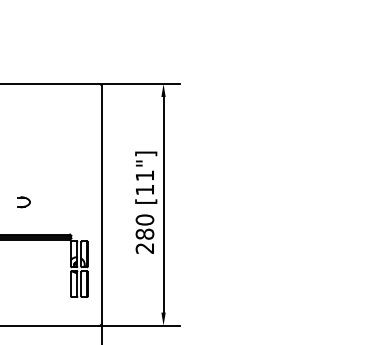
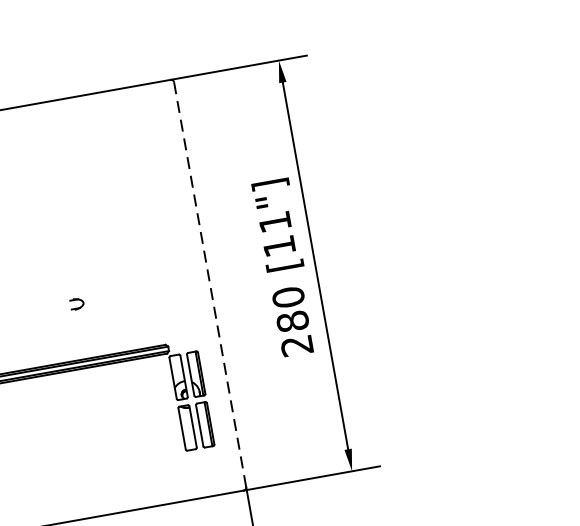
part: (23, 202) -> (76, 304), size x0.6
line: (101, 205) -> (210, 285), solid -> dashed

